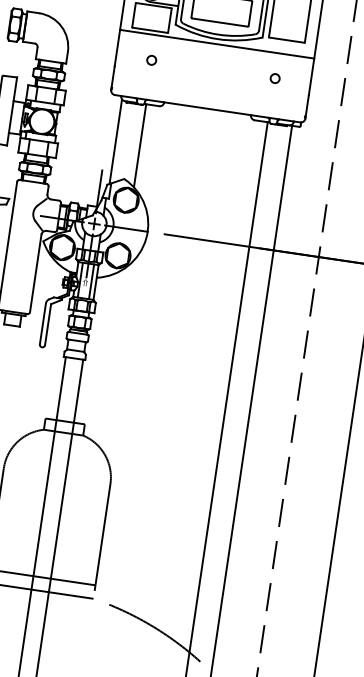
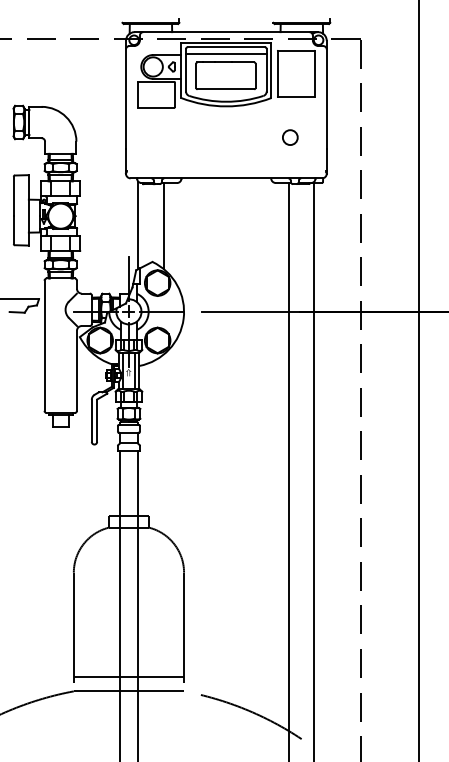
line: (216, 43) -> (225, 111), removed
circle: (151, 60) -> (162, 137), removed
circle: (274, 78) -> (289, 137), size x1.6

